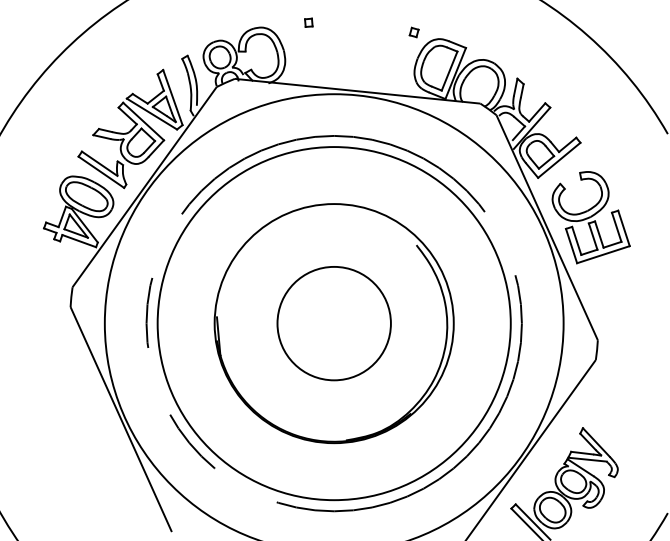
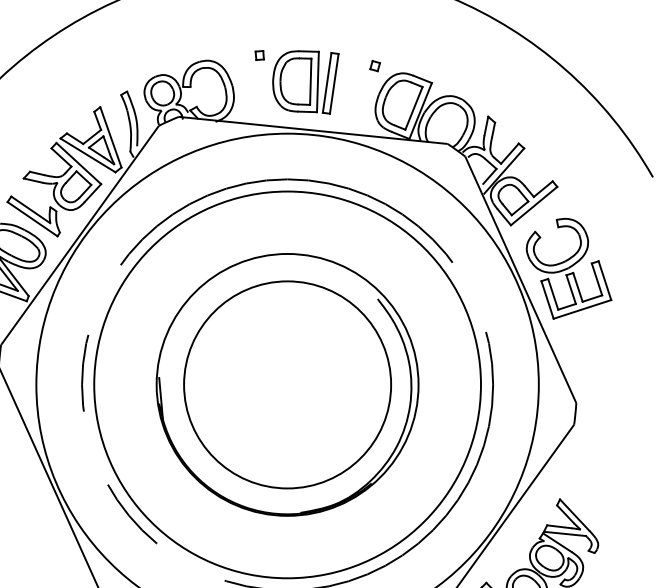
part: (350, 47) -> (305, 82), added
circle: (333, 323) -> (286, 384), size x1.67

